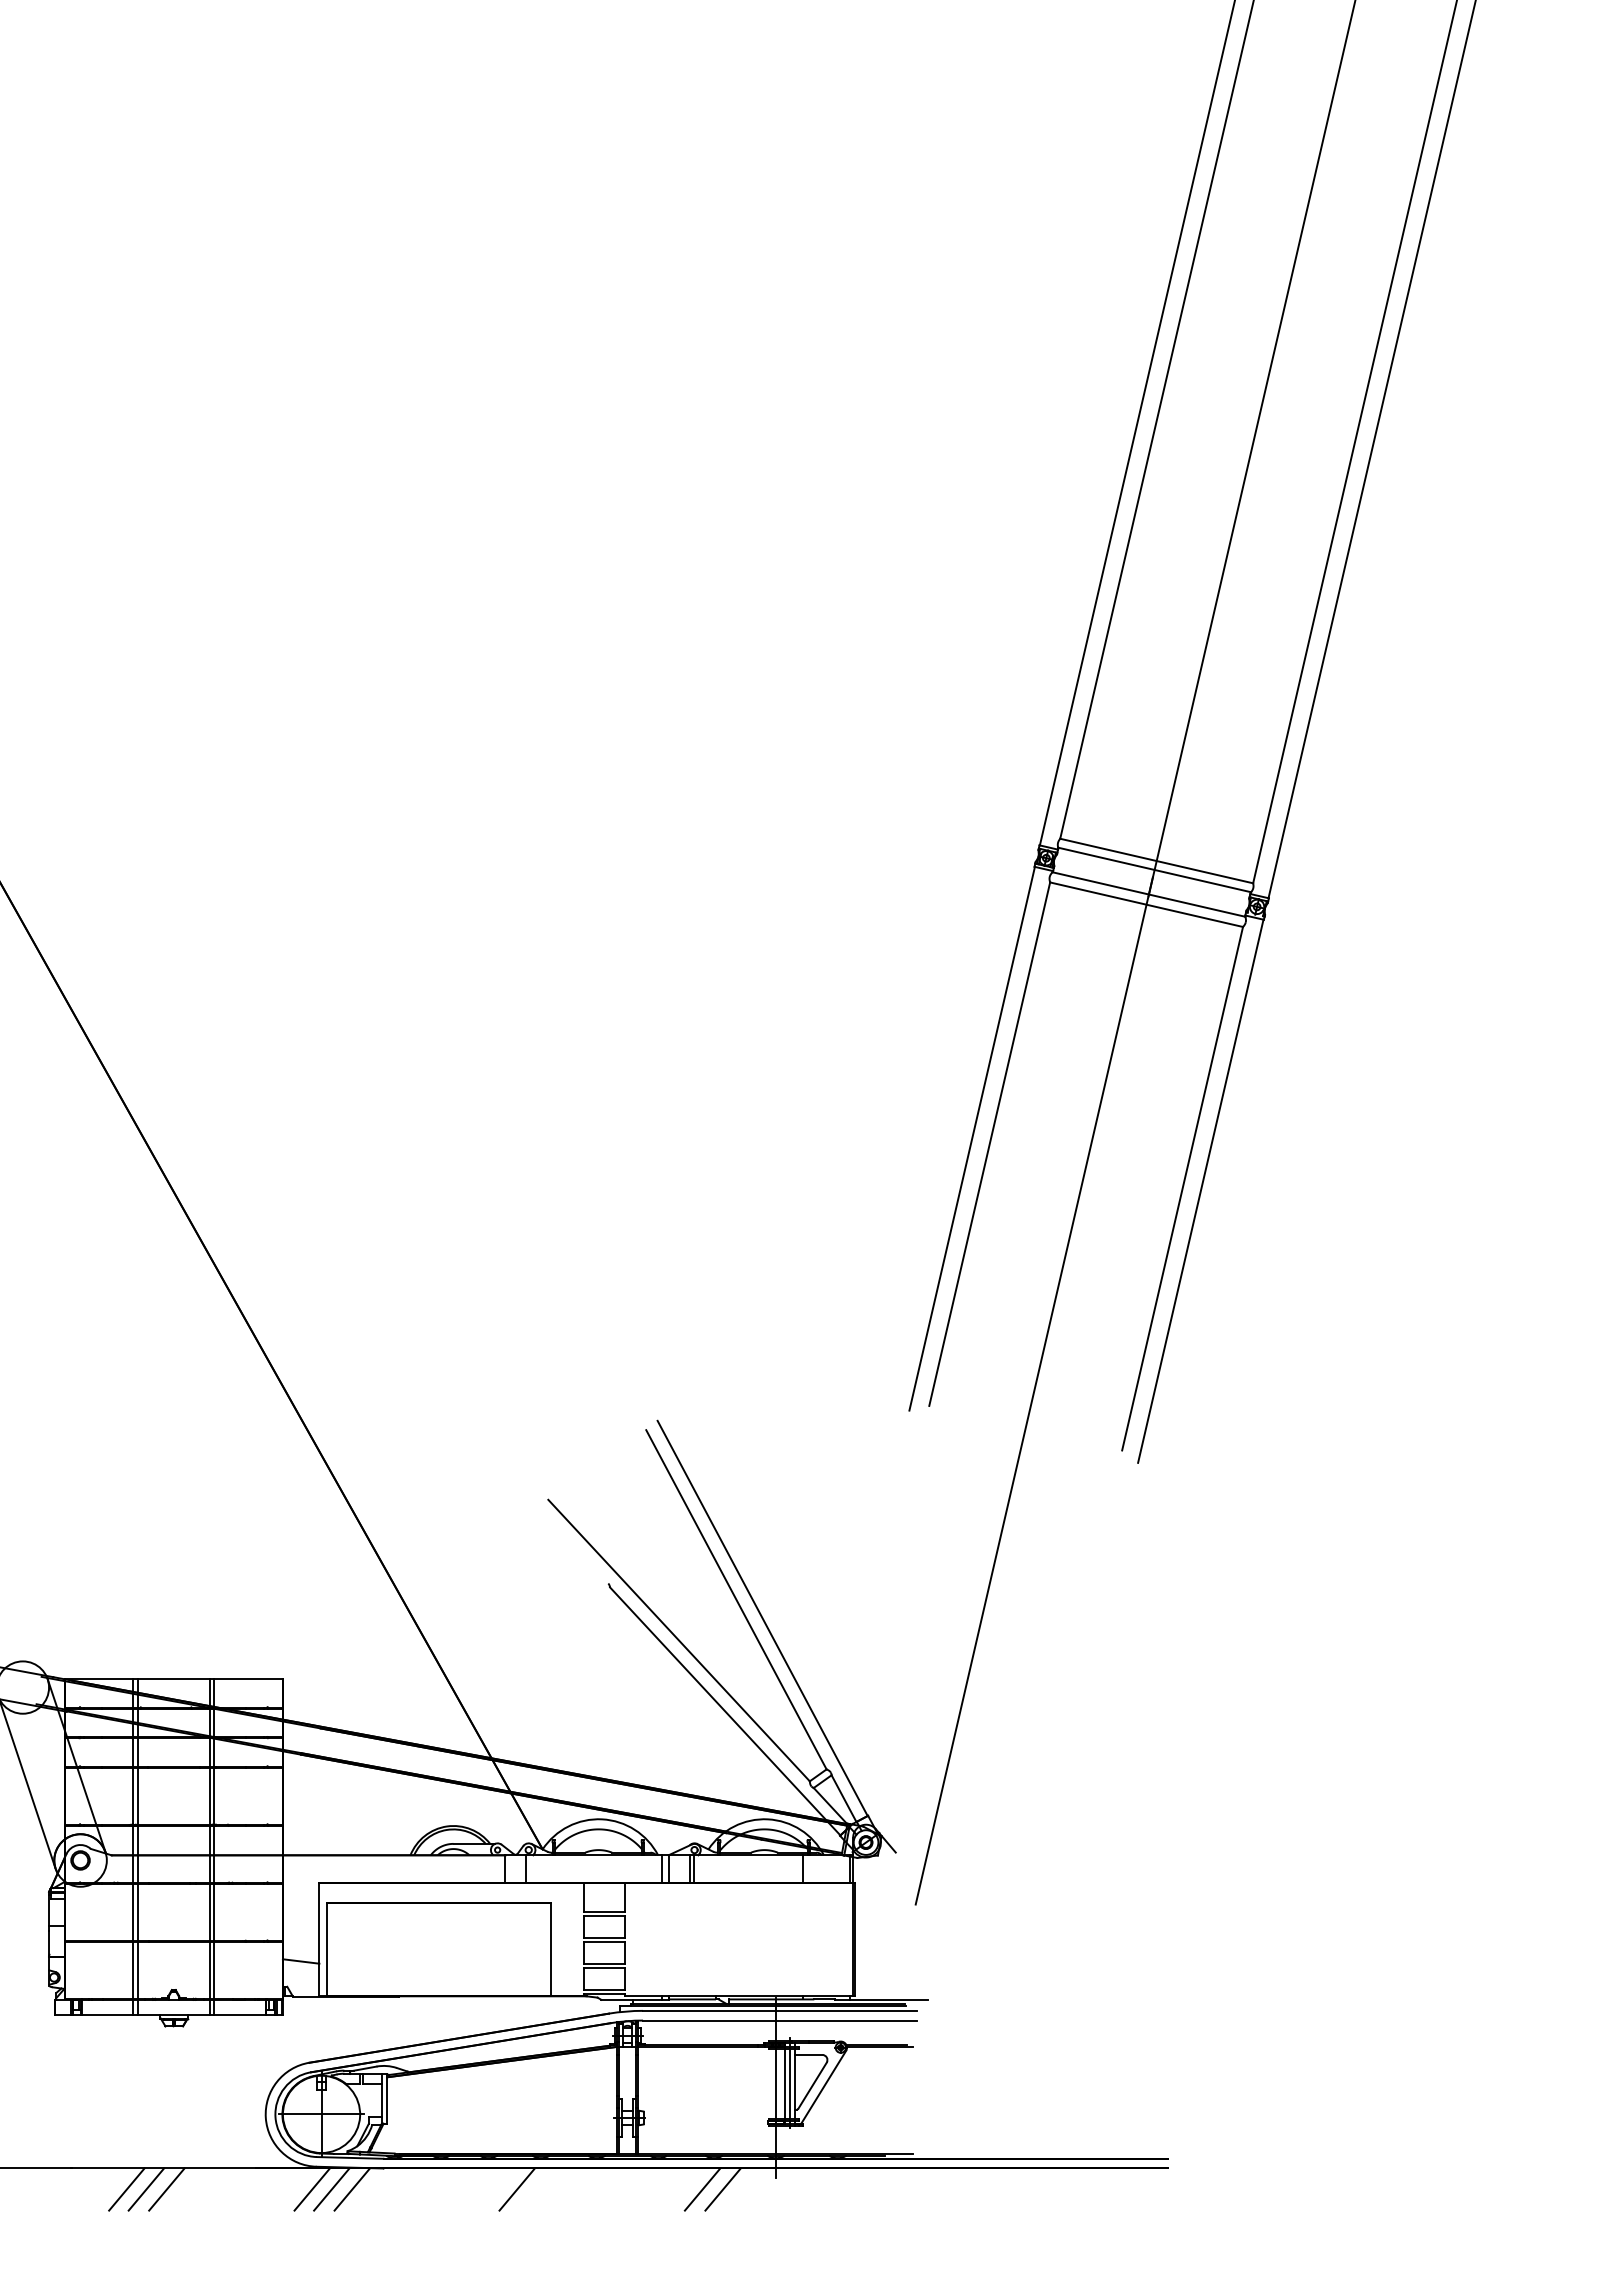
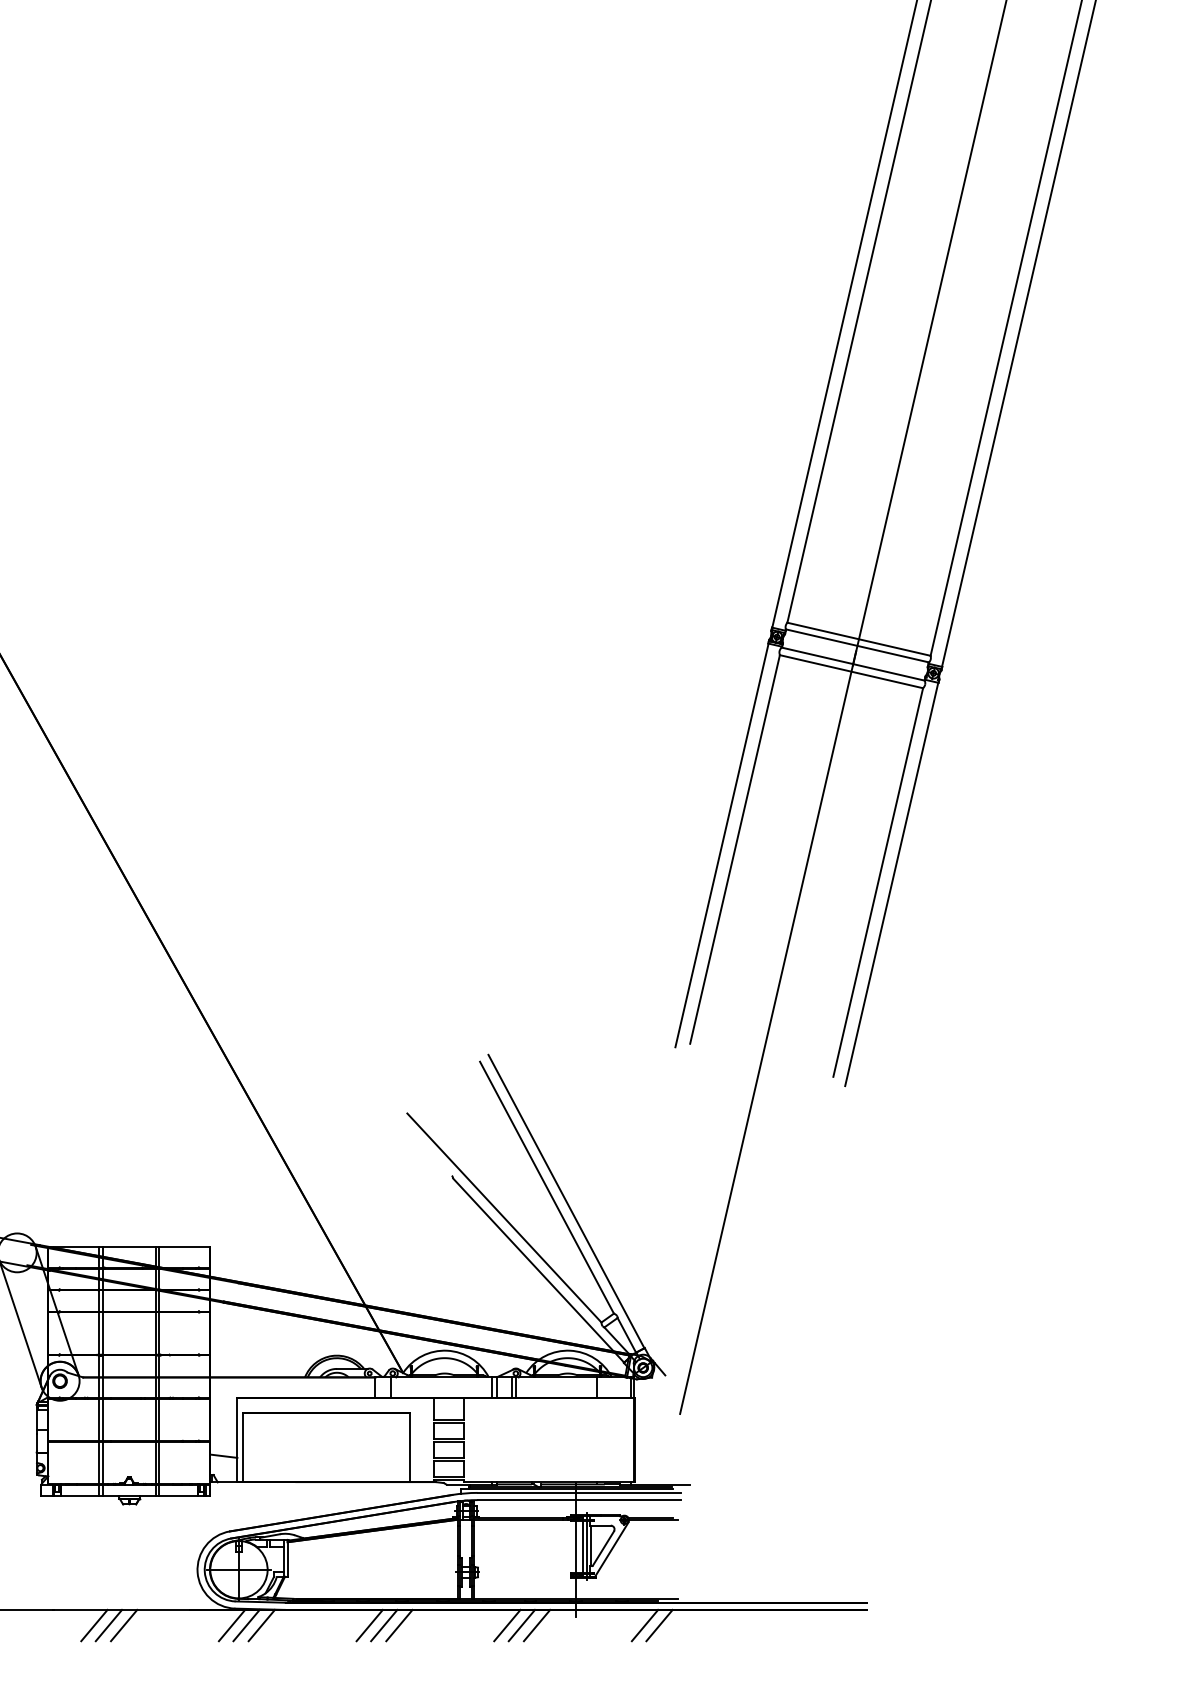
line: (497, 2189) -> (369, 1625), added
line: (537, 2189) -> (399, 1625), added
line: (682, 2189) -> (506, 1625), added
line: (868, 2189) -> (645, 1625), added
line: (887, 2189) -> (659, 1625), added

